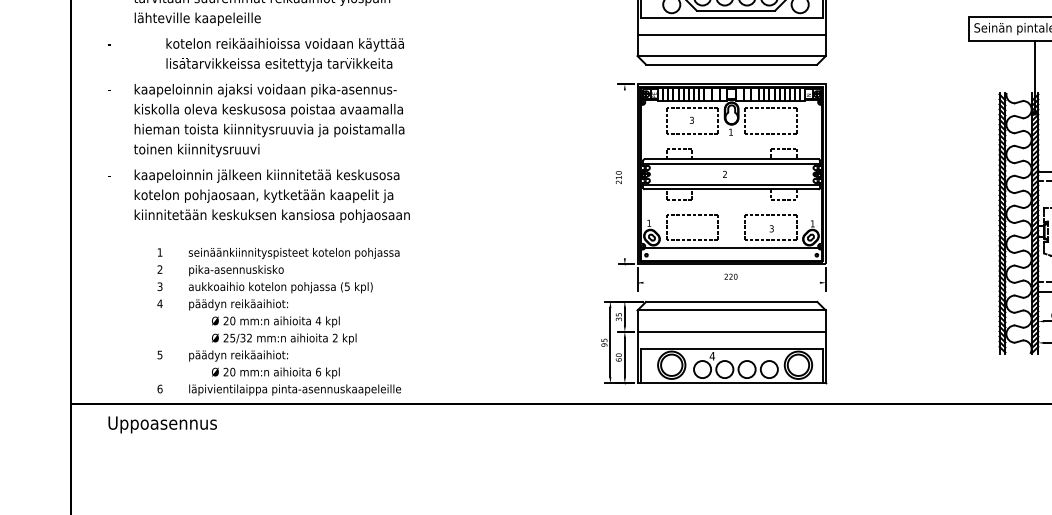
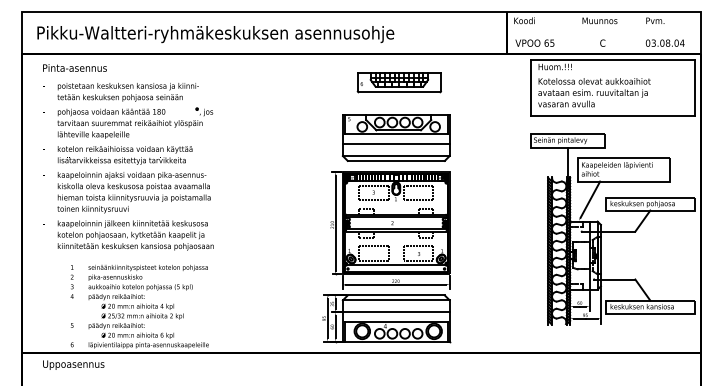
text: (284, 55) -> (124, 155), moved
line: (624, 173) -> (335, 222), added
line: (732, 282) -> (396, 284), added

